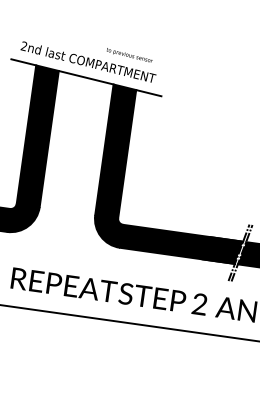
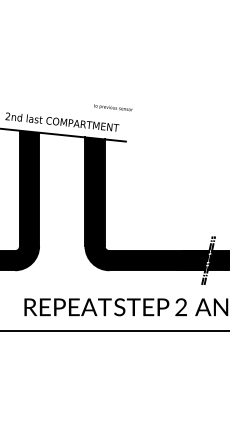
text: (130, 55) -> (113, 107), moved

